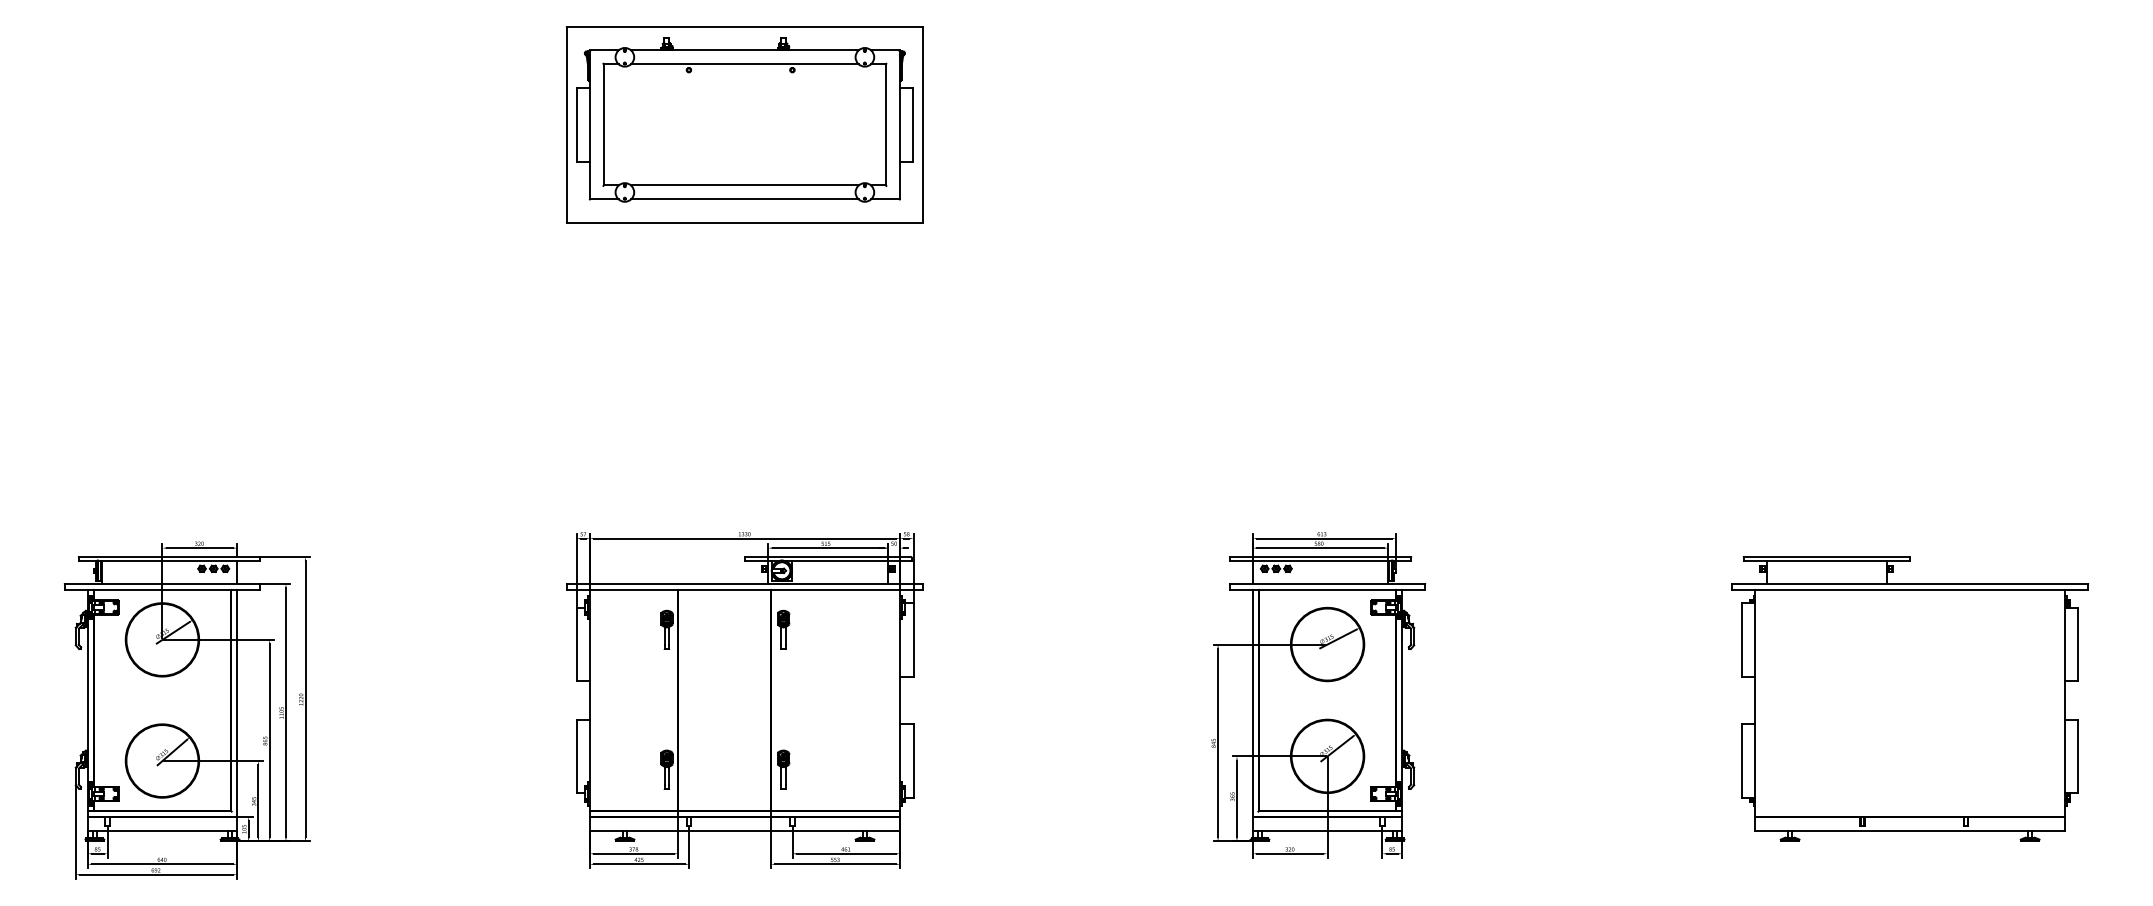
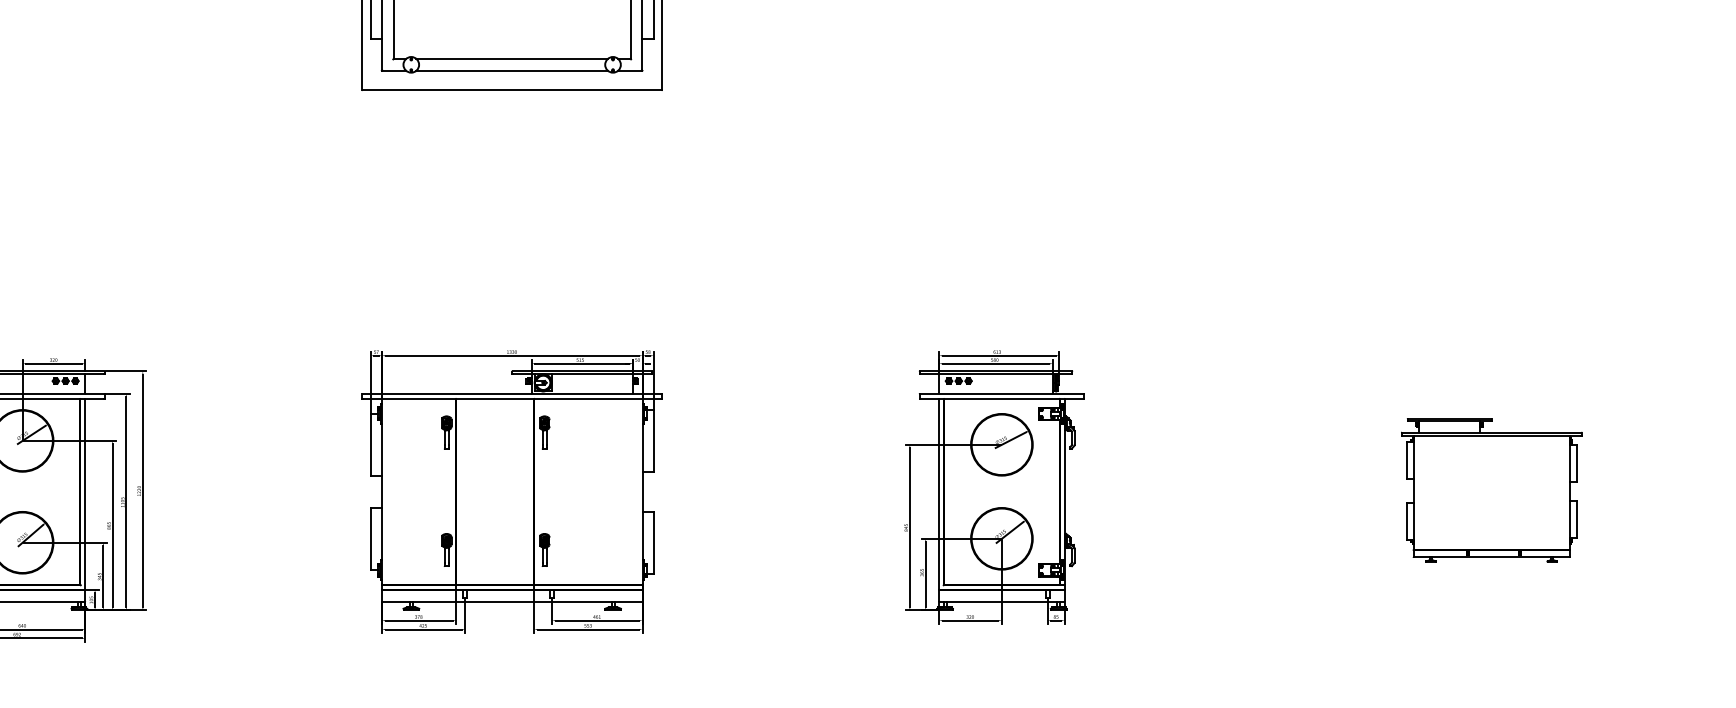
part: (1910, 698) -> (1491, 490), size x0.6

